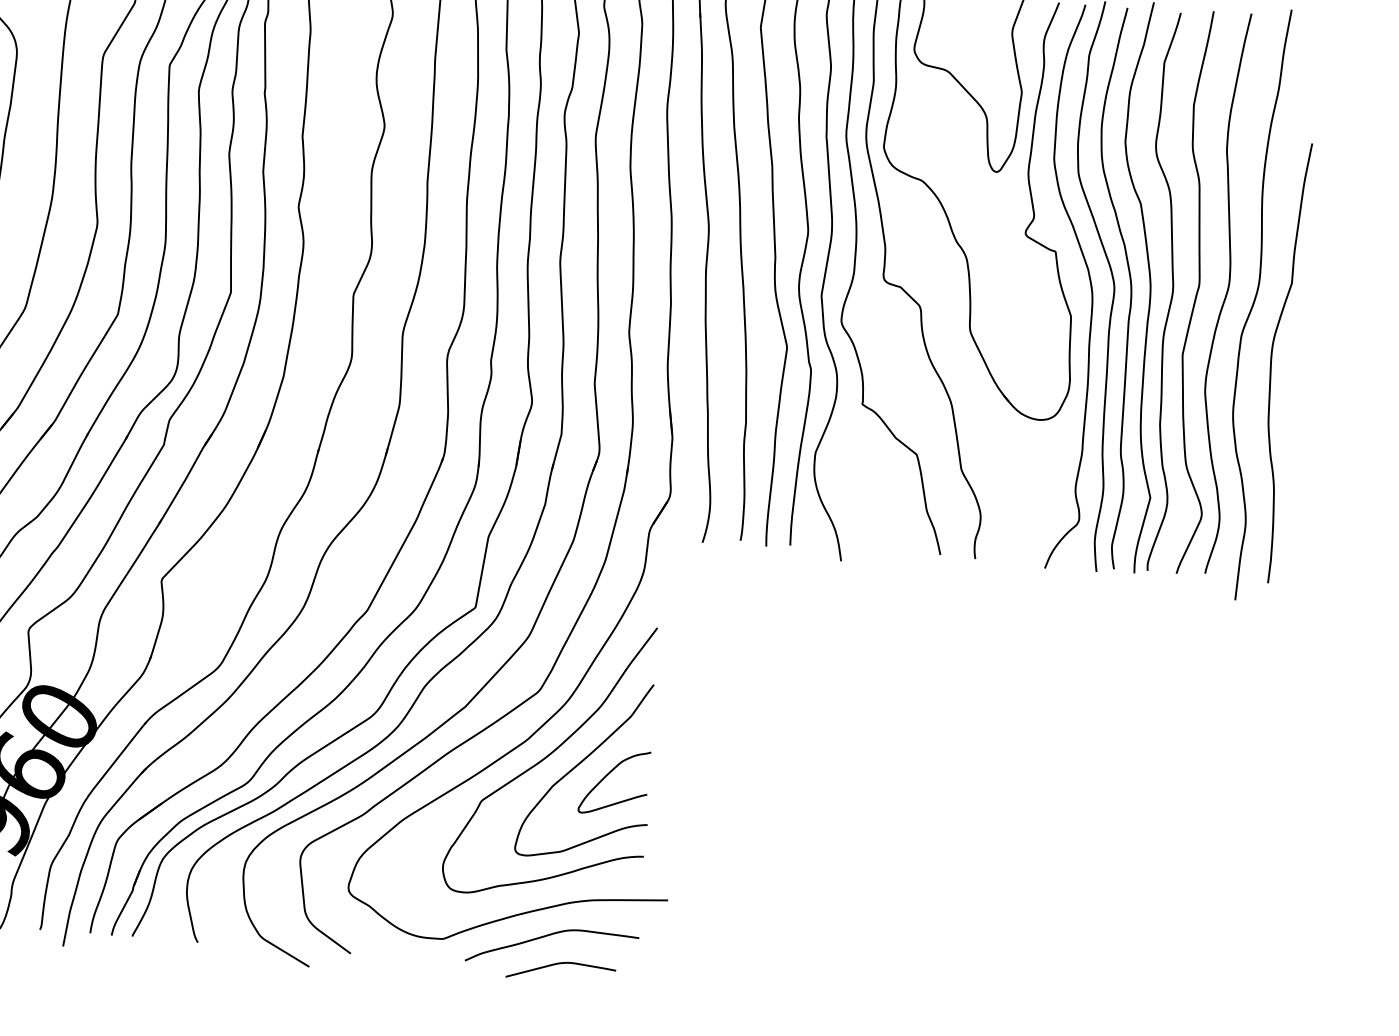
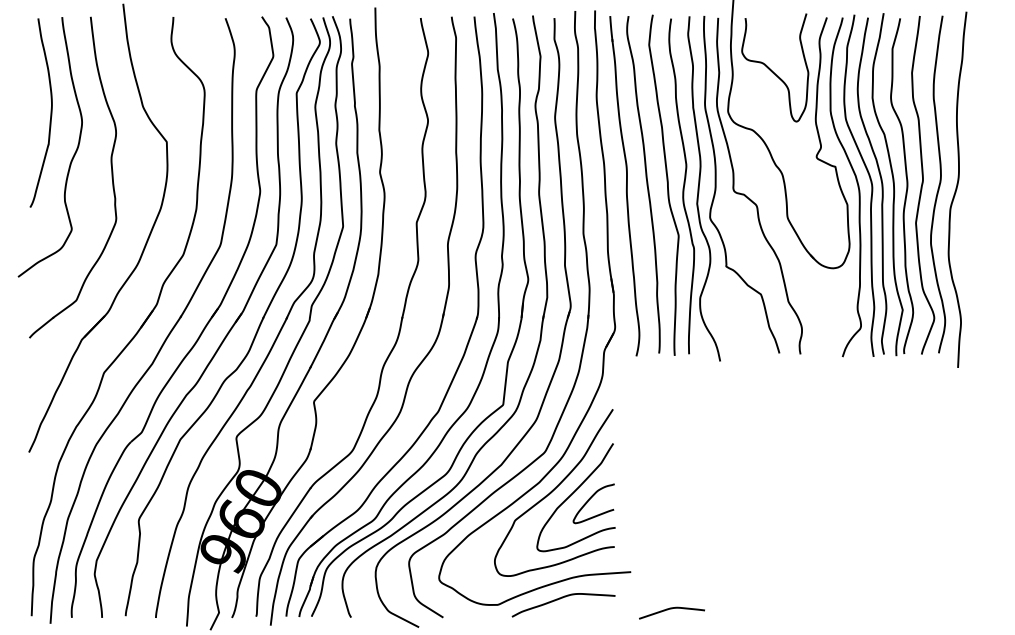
curve: (1273, 361) -> (970, 223), removed
curve: (560, 965) -> (671, 609), moved

